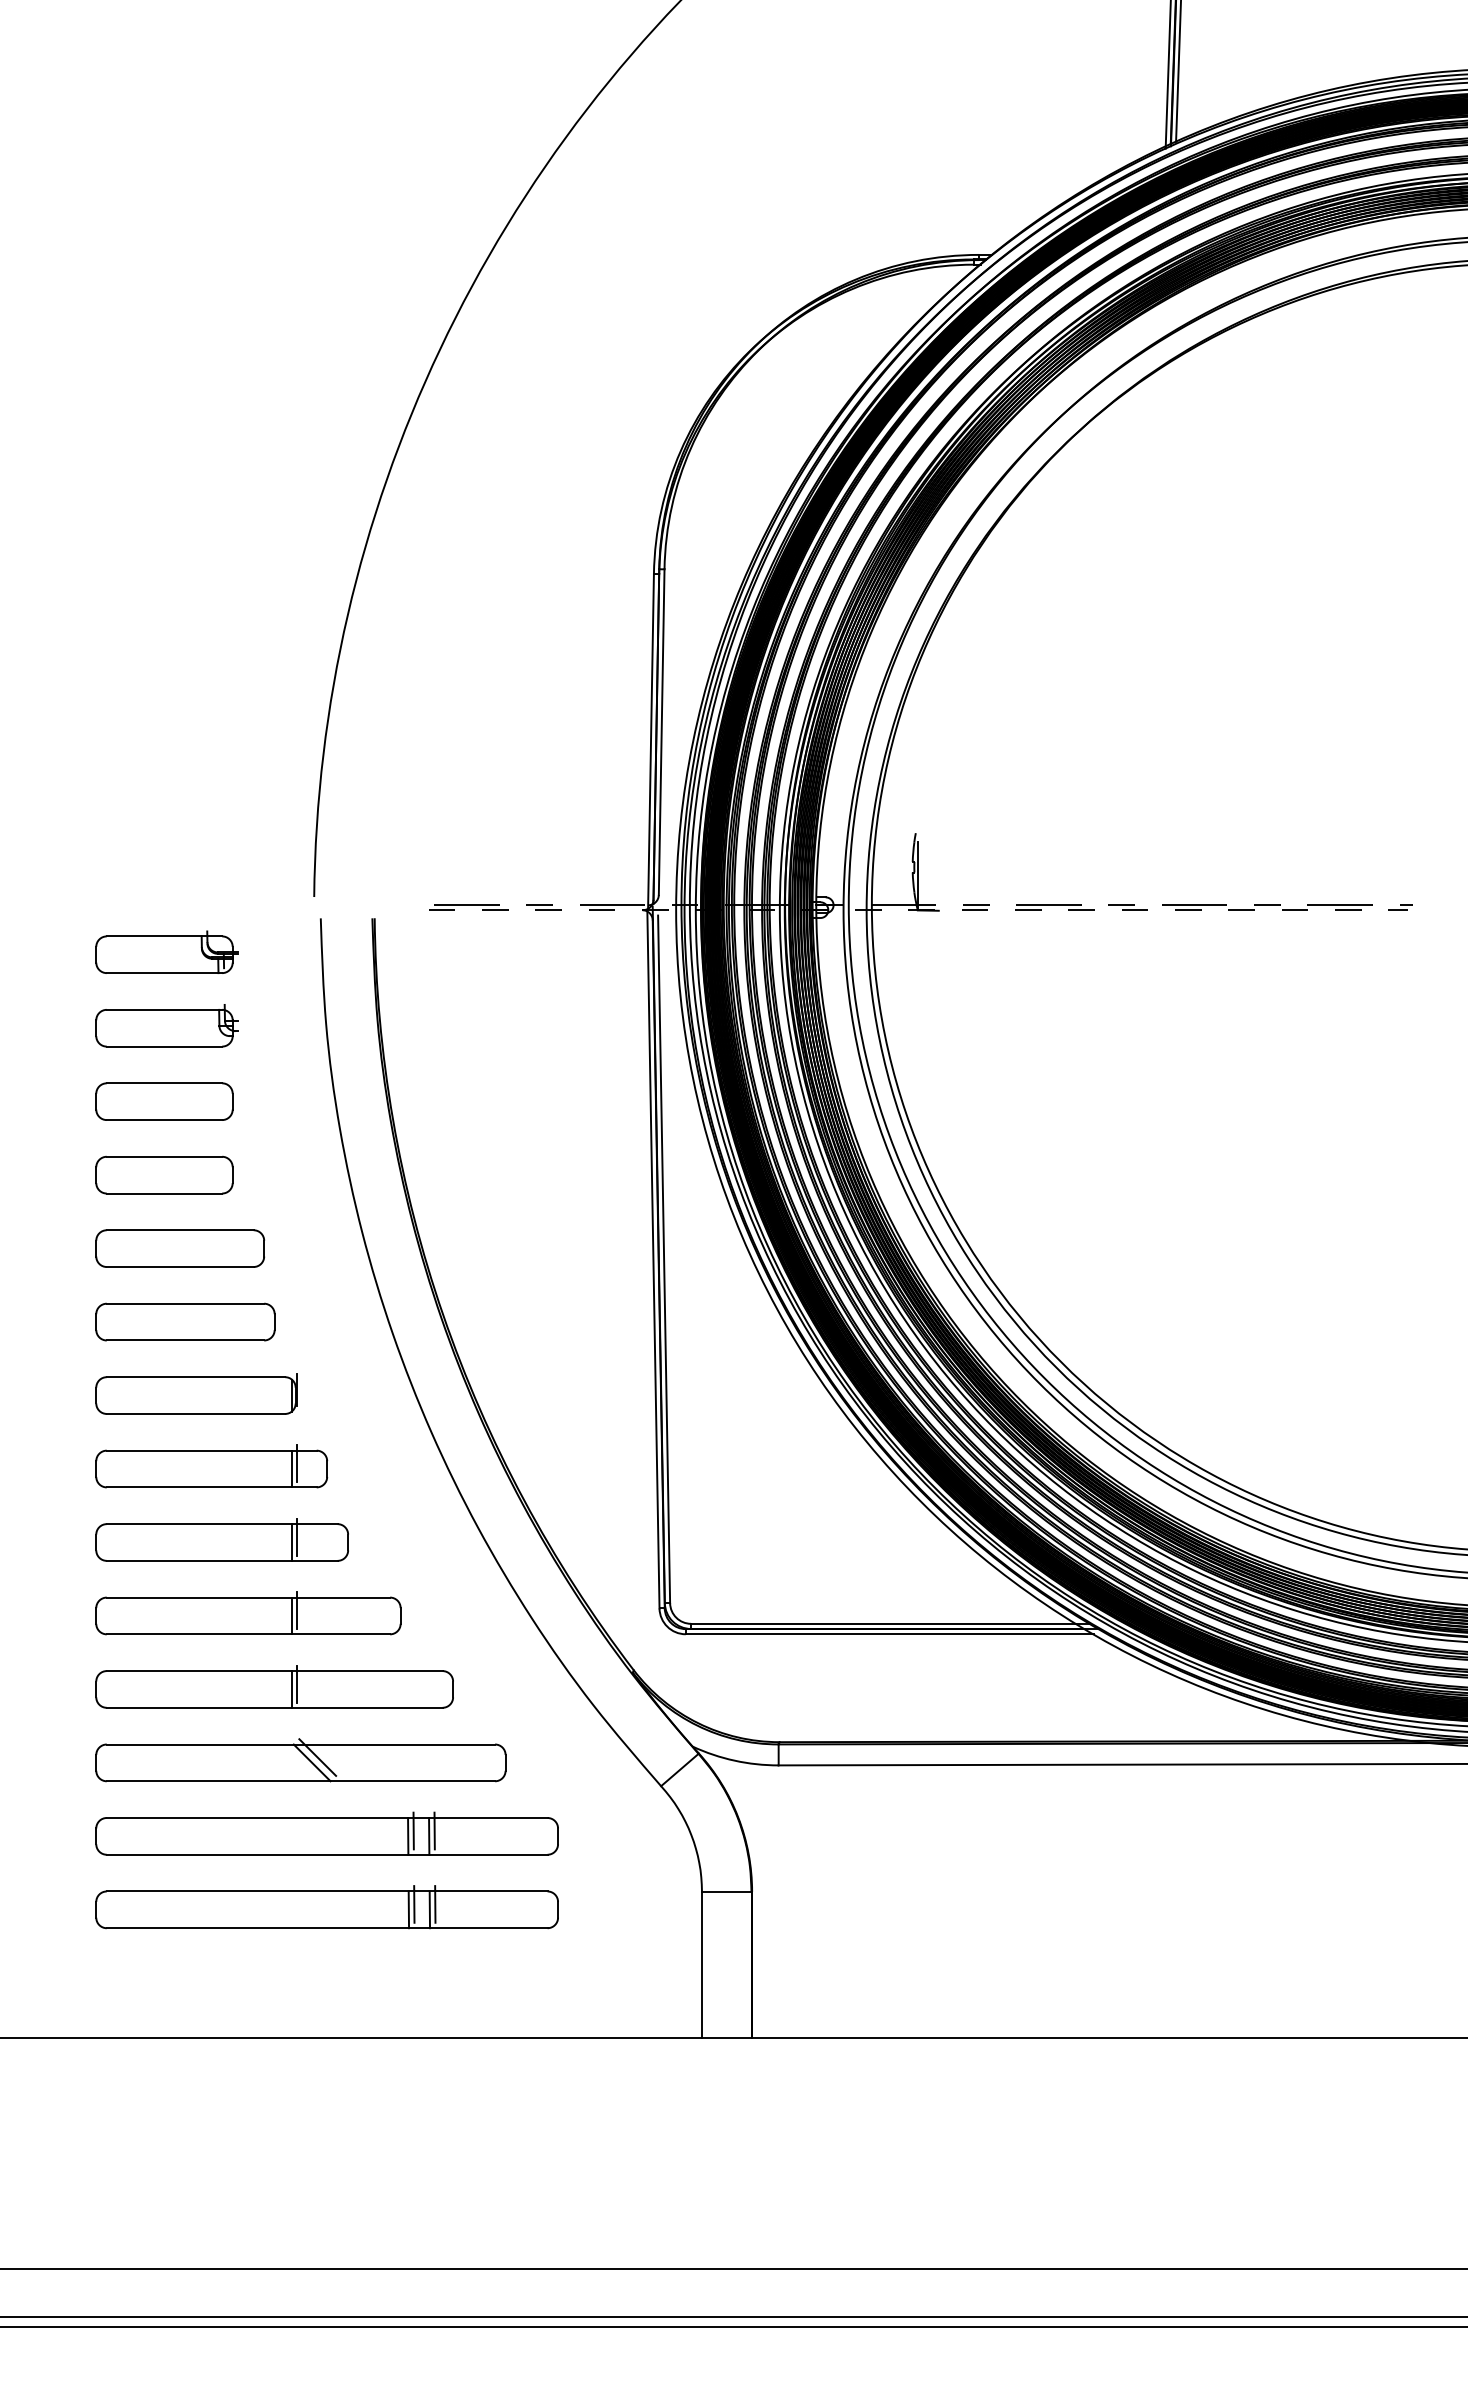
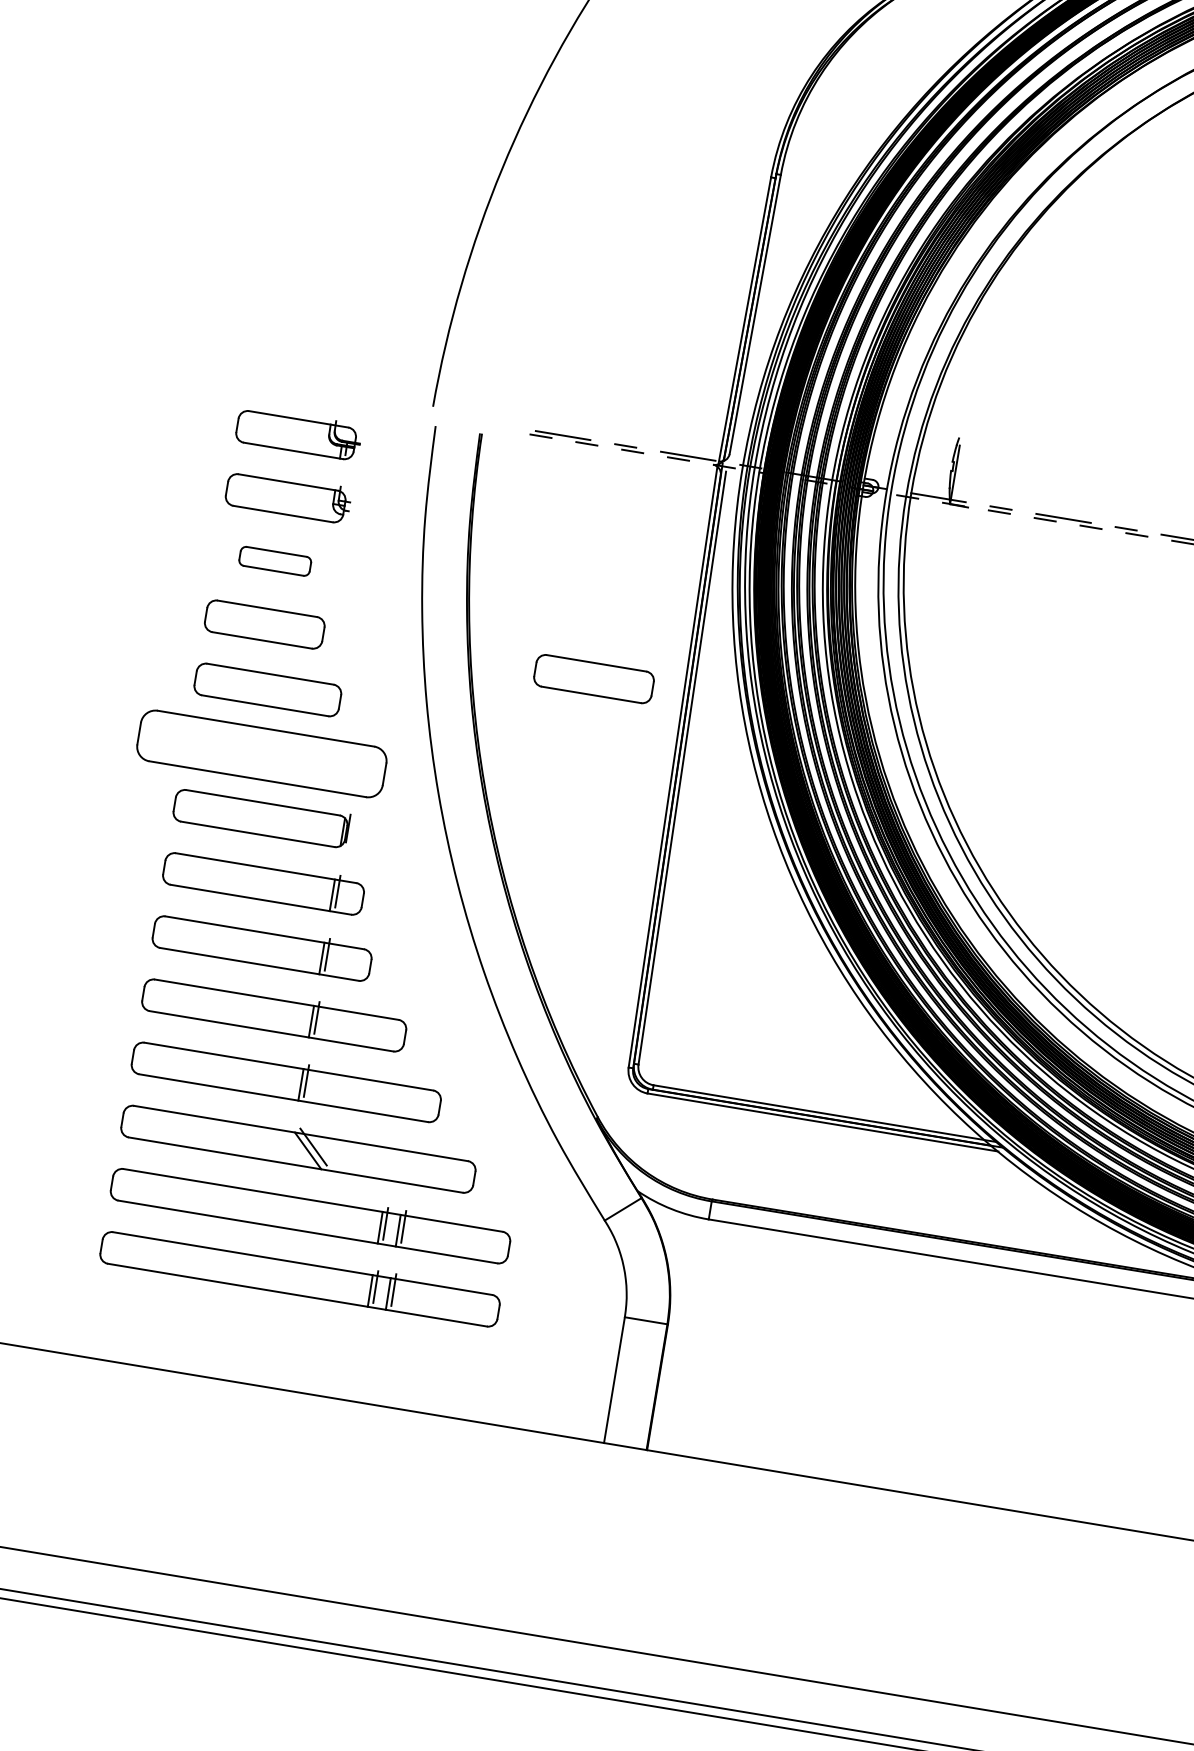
part: (164, 1101) -> (275, 561), size x0.6
part: (547, 1174) -> (594, 678), added
part: (185, 1321) -> (262, 753), size x1.6

